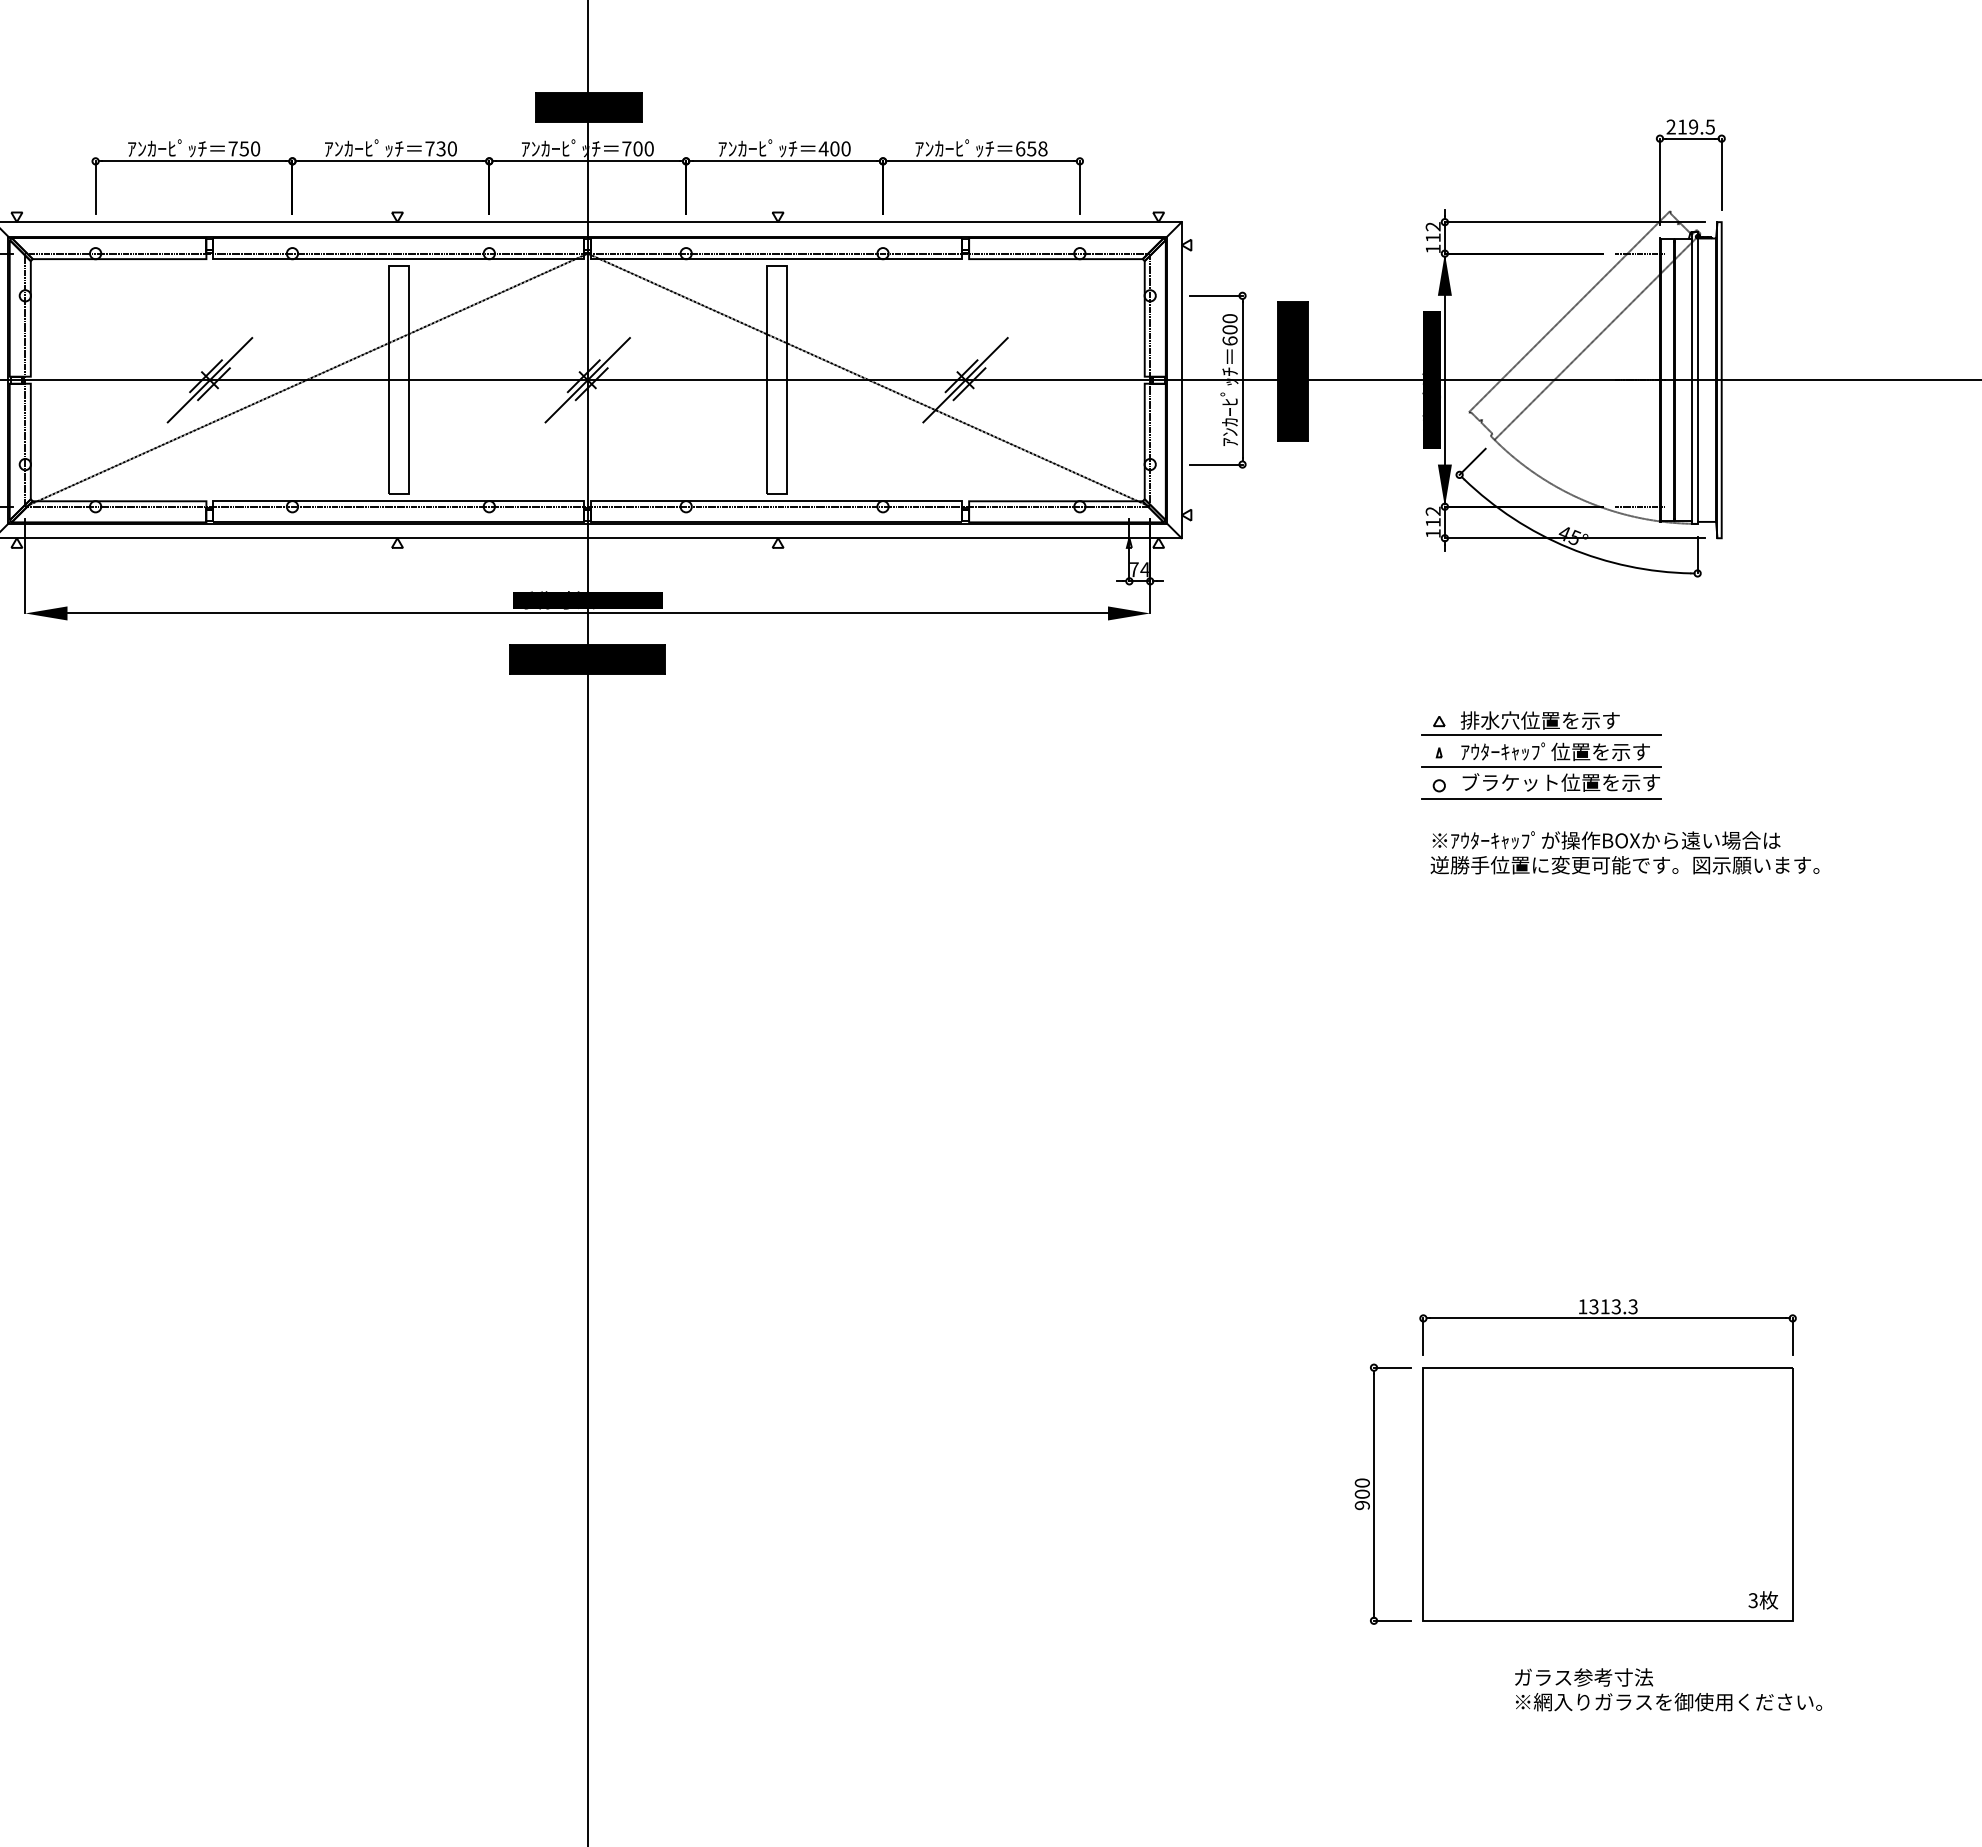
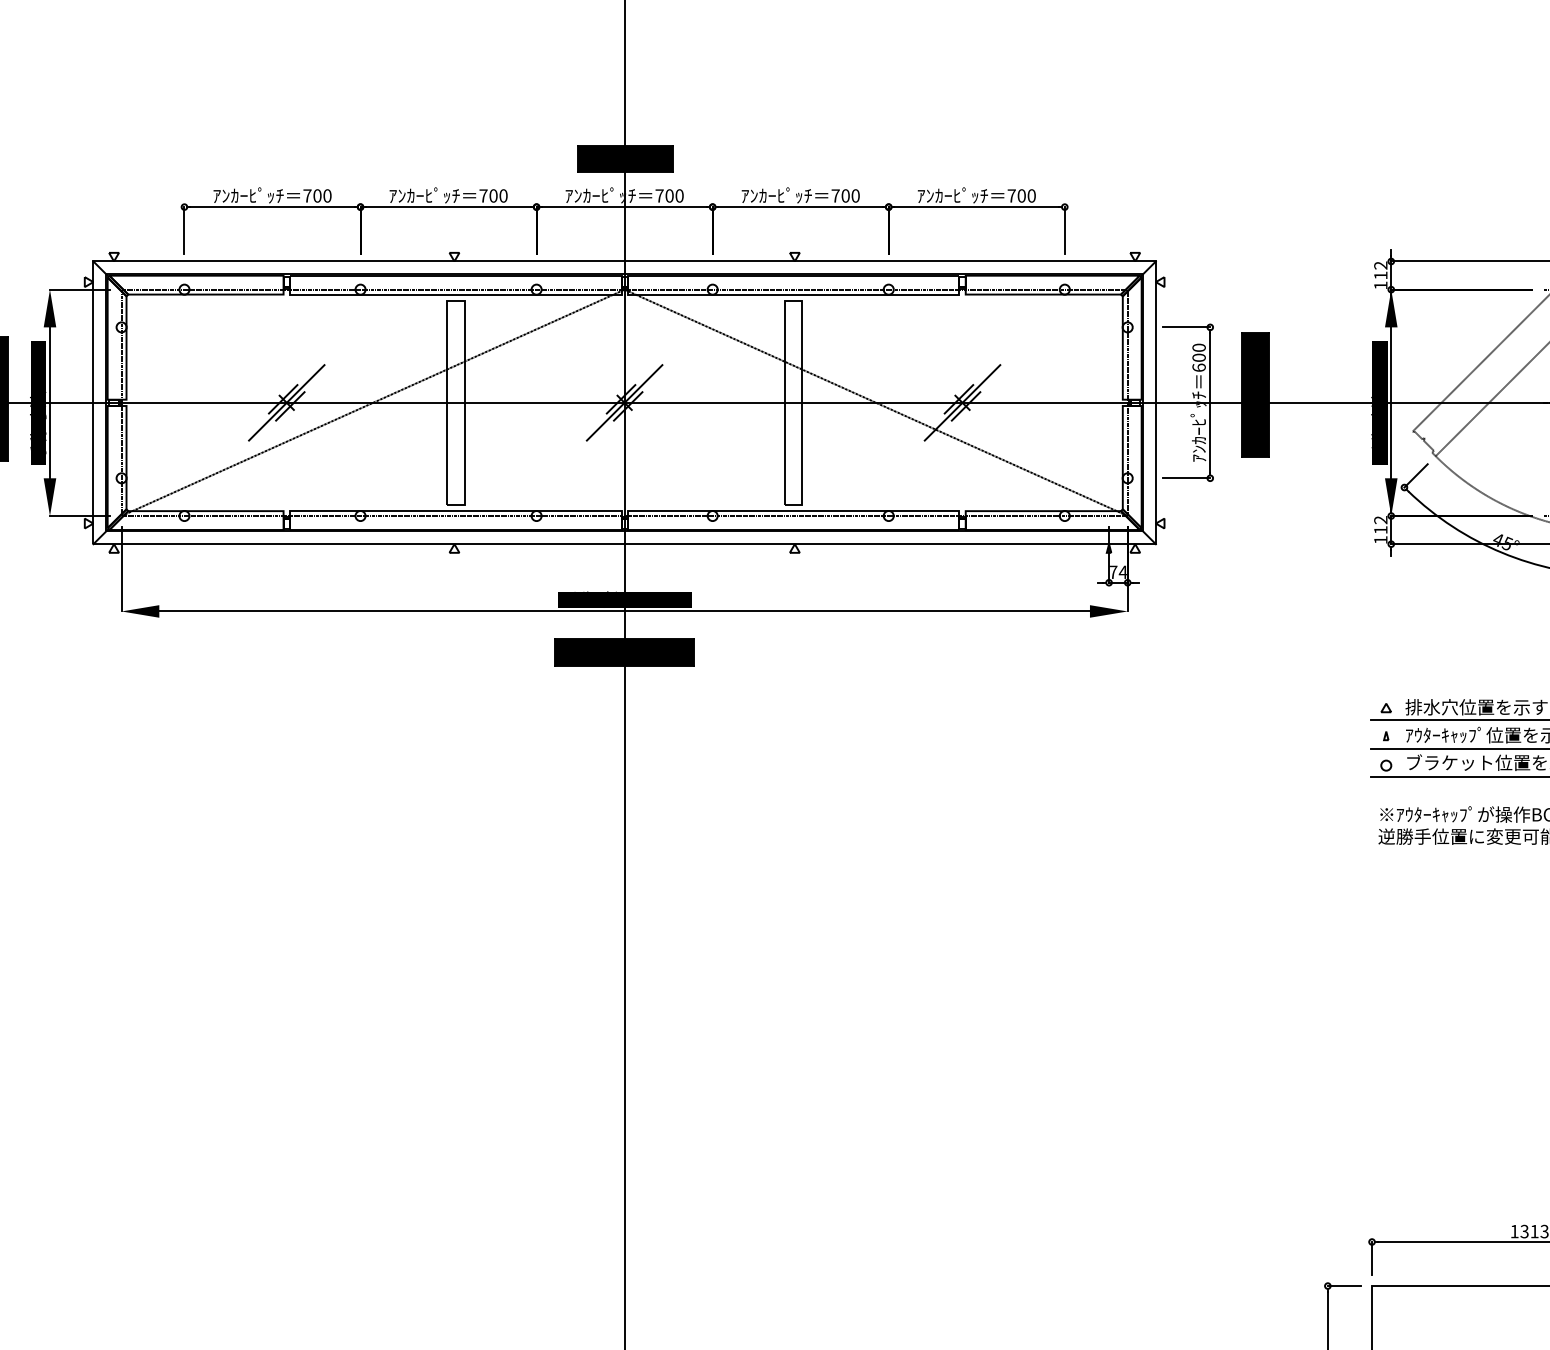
text: (243, 148) -> (316, 195), 750 -> 700
text: (440, 148) -> (492, 195), 730 -> 700
text: (823, 148) -> (835, 195), 400 -> 700
text: (1031, 148) -> (1021, 195), 658 -> 700

